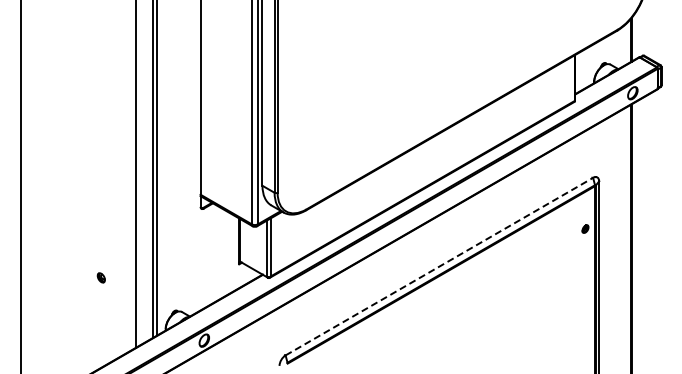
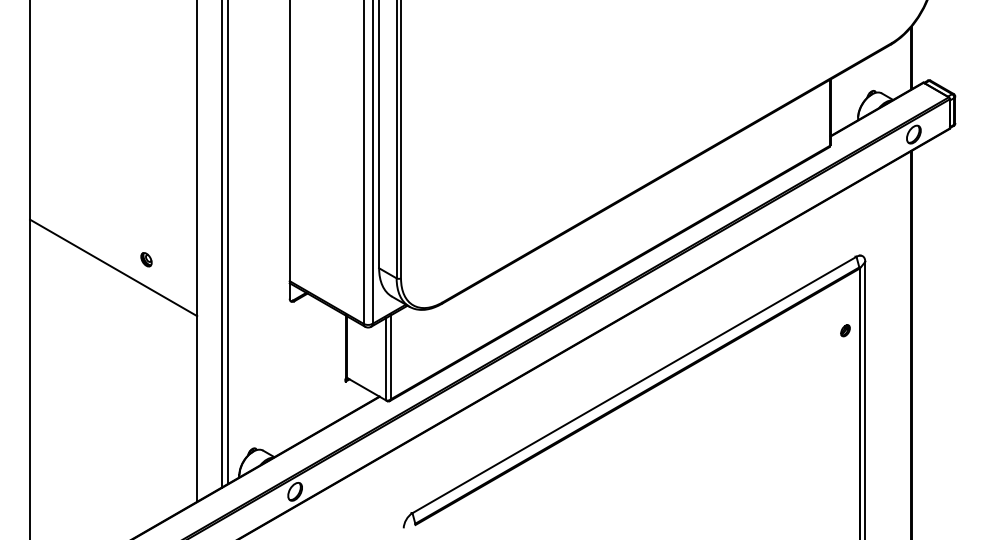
line: (78, 185) -> (113, 267), added
line: (439, 266) -> (634, 384), dashed -> solid
part: (100, 277) -> (145, 259), moved

